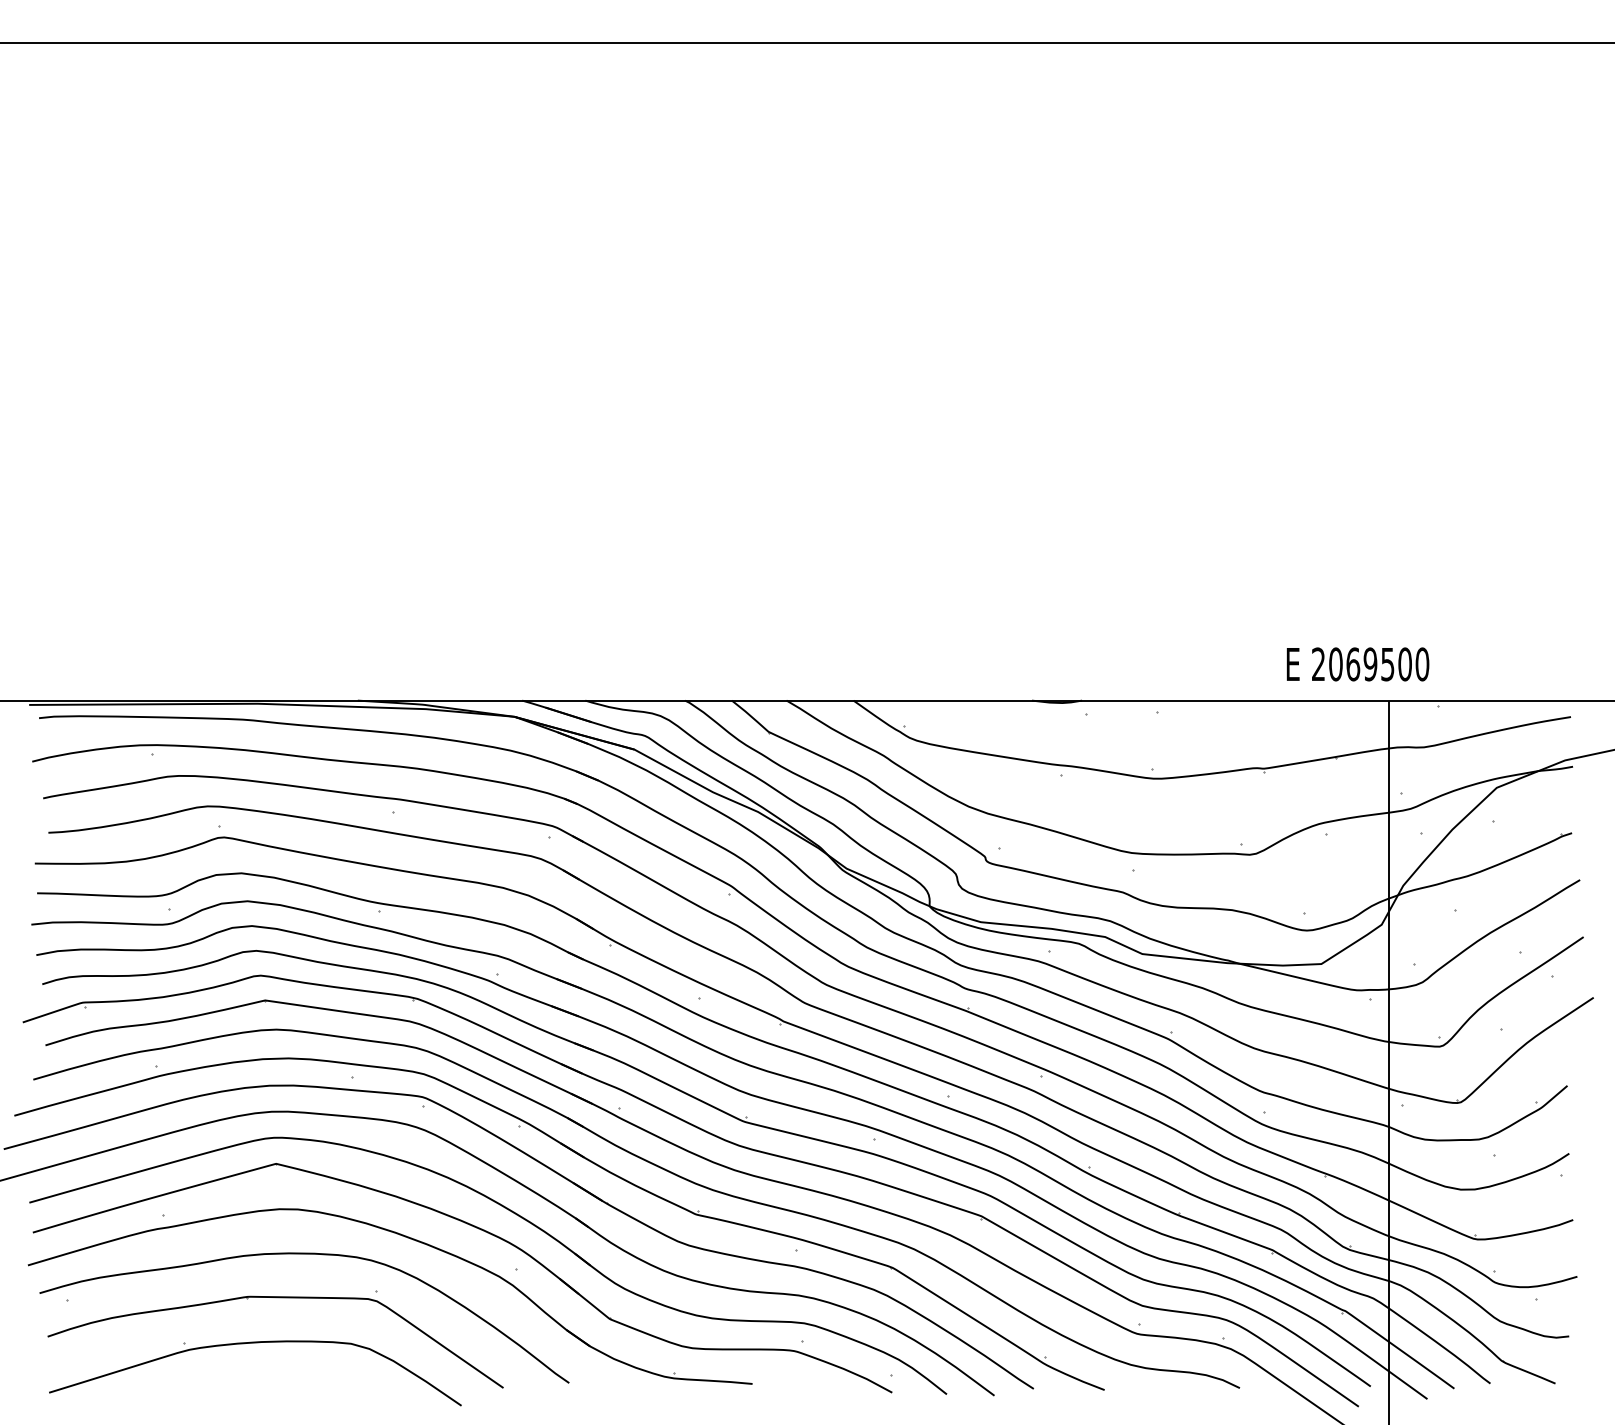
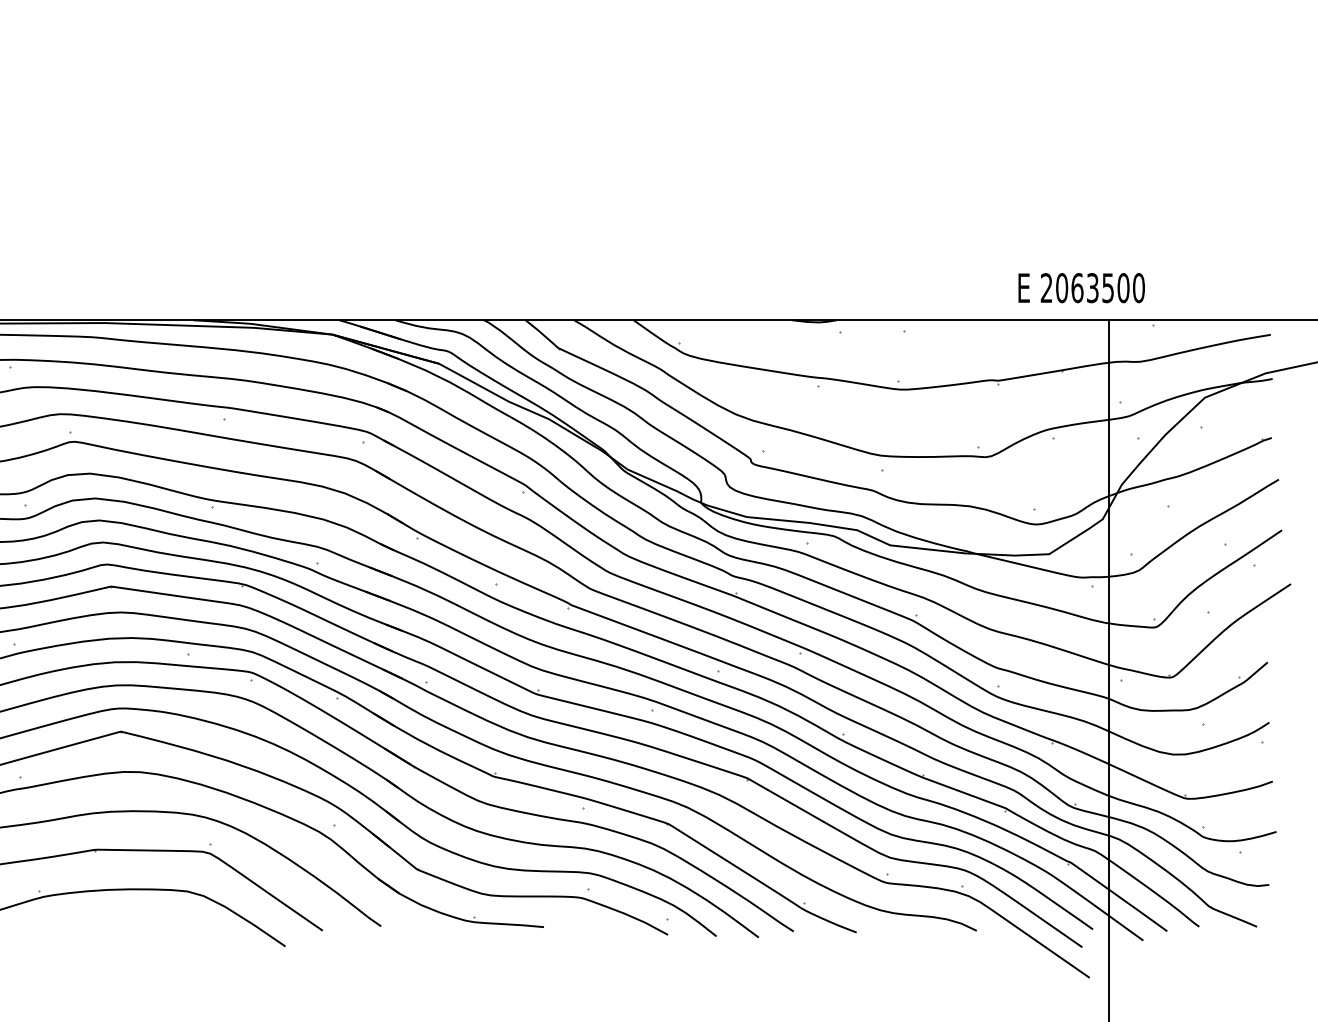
text: (1370, 664) -> (1092, 288), 2069500 -> 2063500

